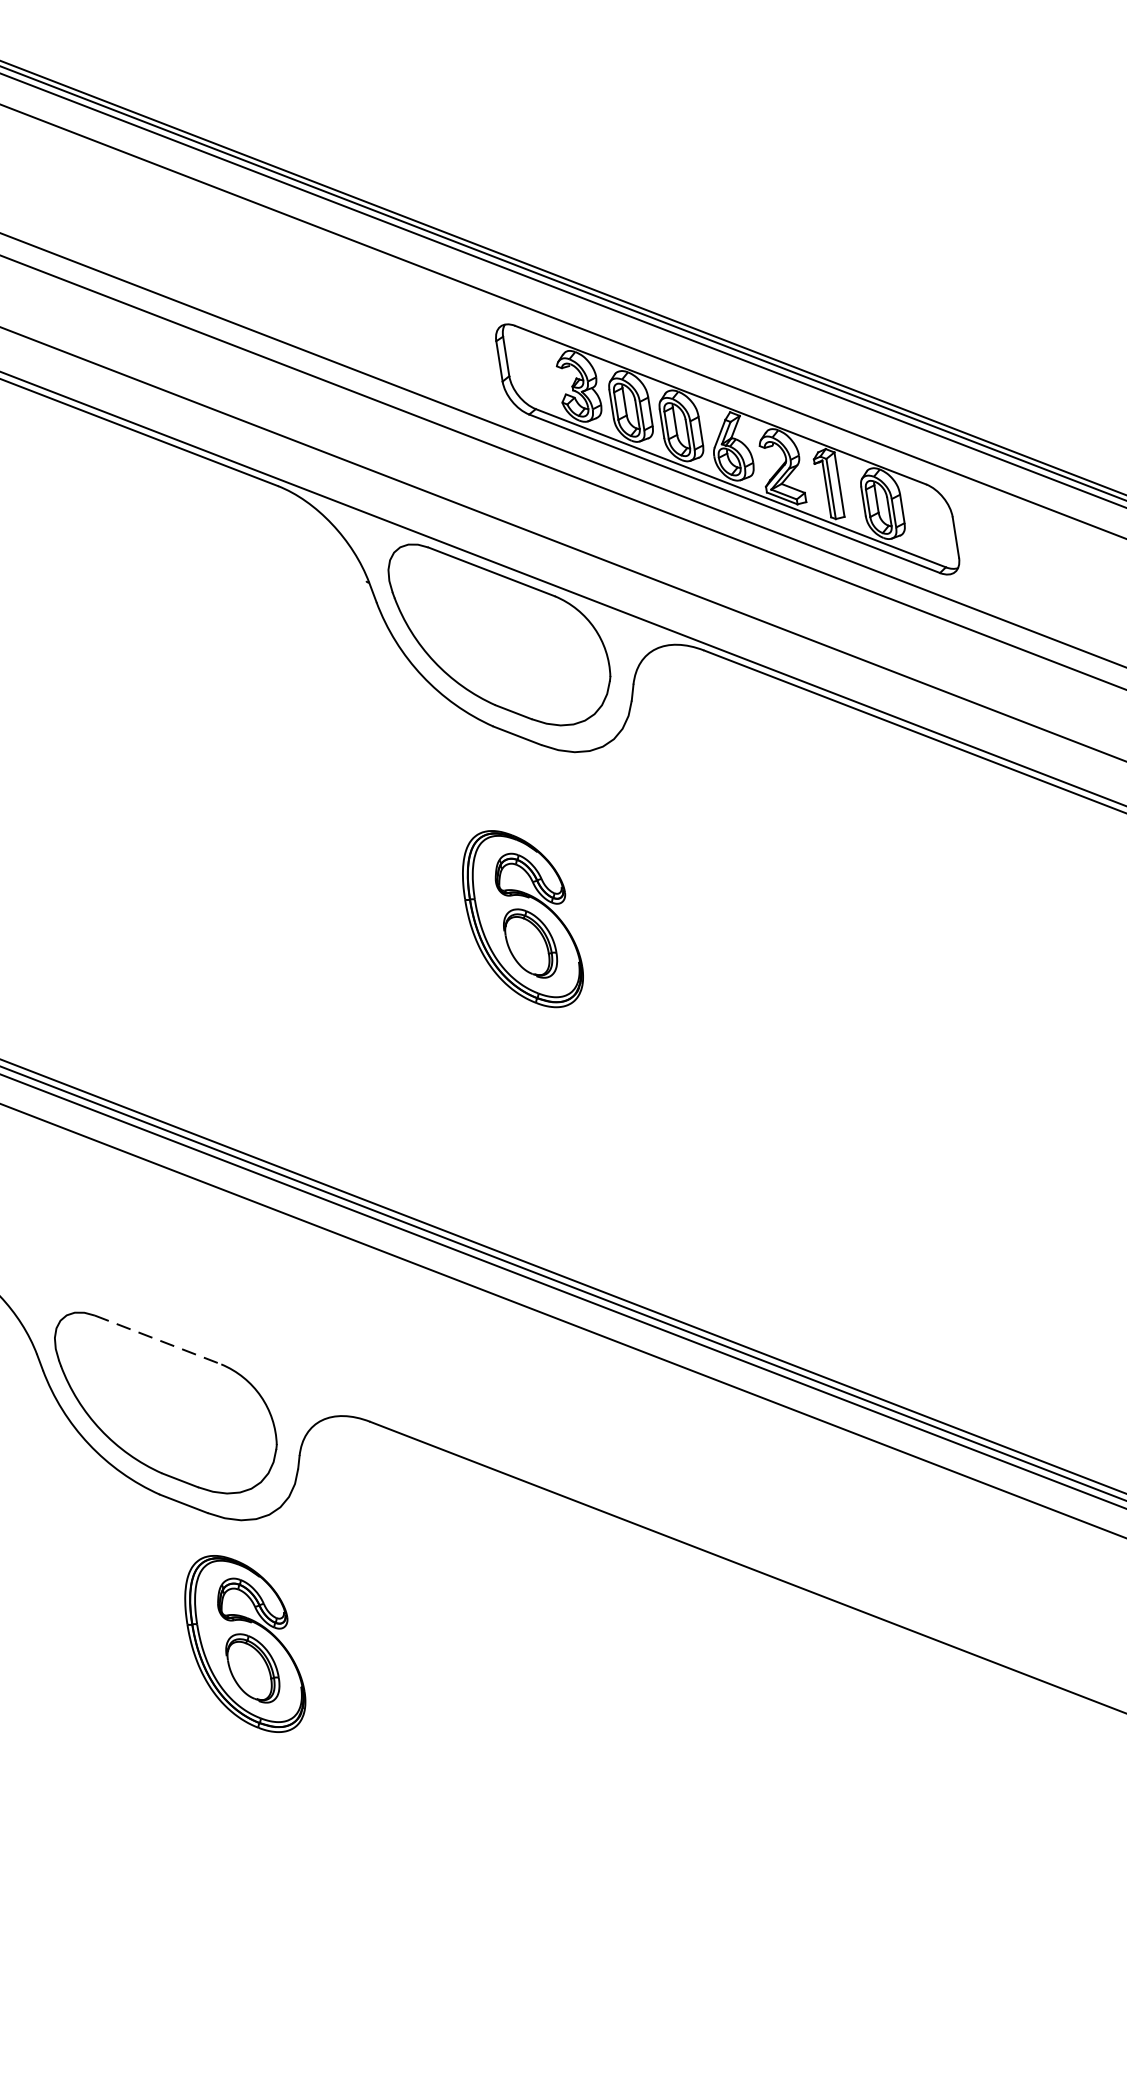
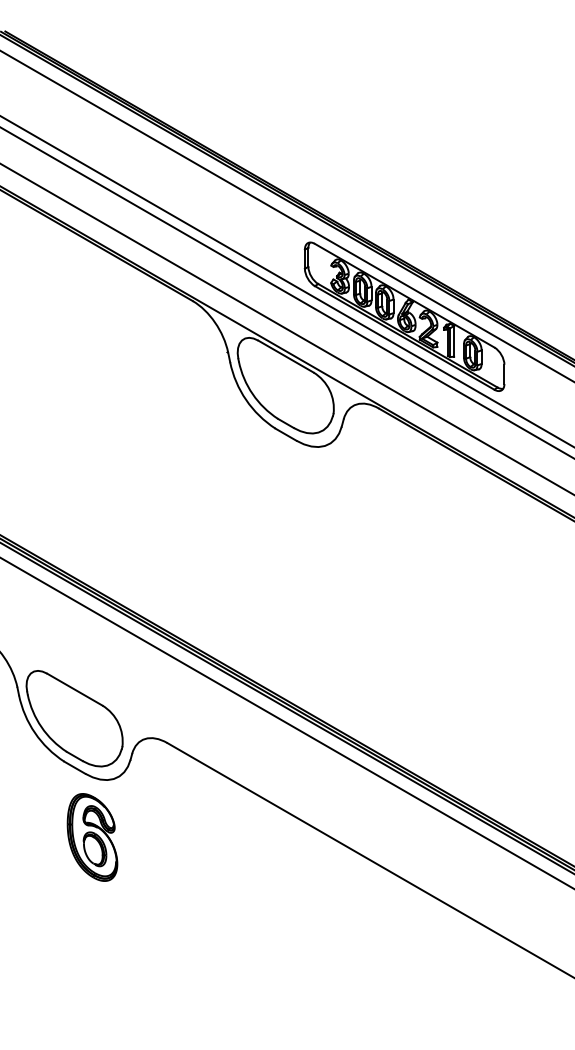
part: (521, 919) -> (274, 520), removed
line: (157, 1339) -> (74, 689), dashed -> solid

